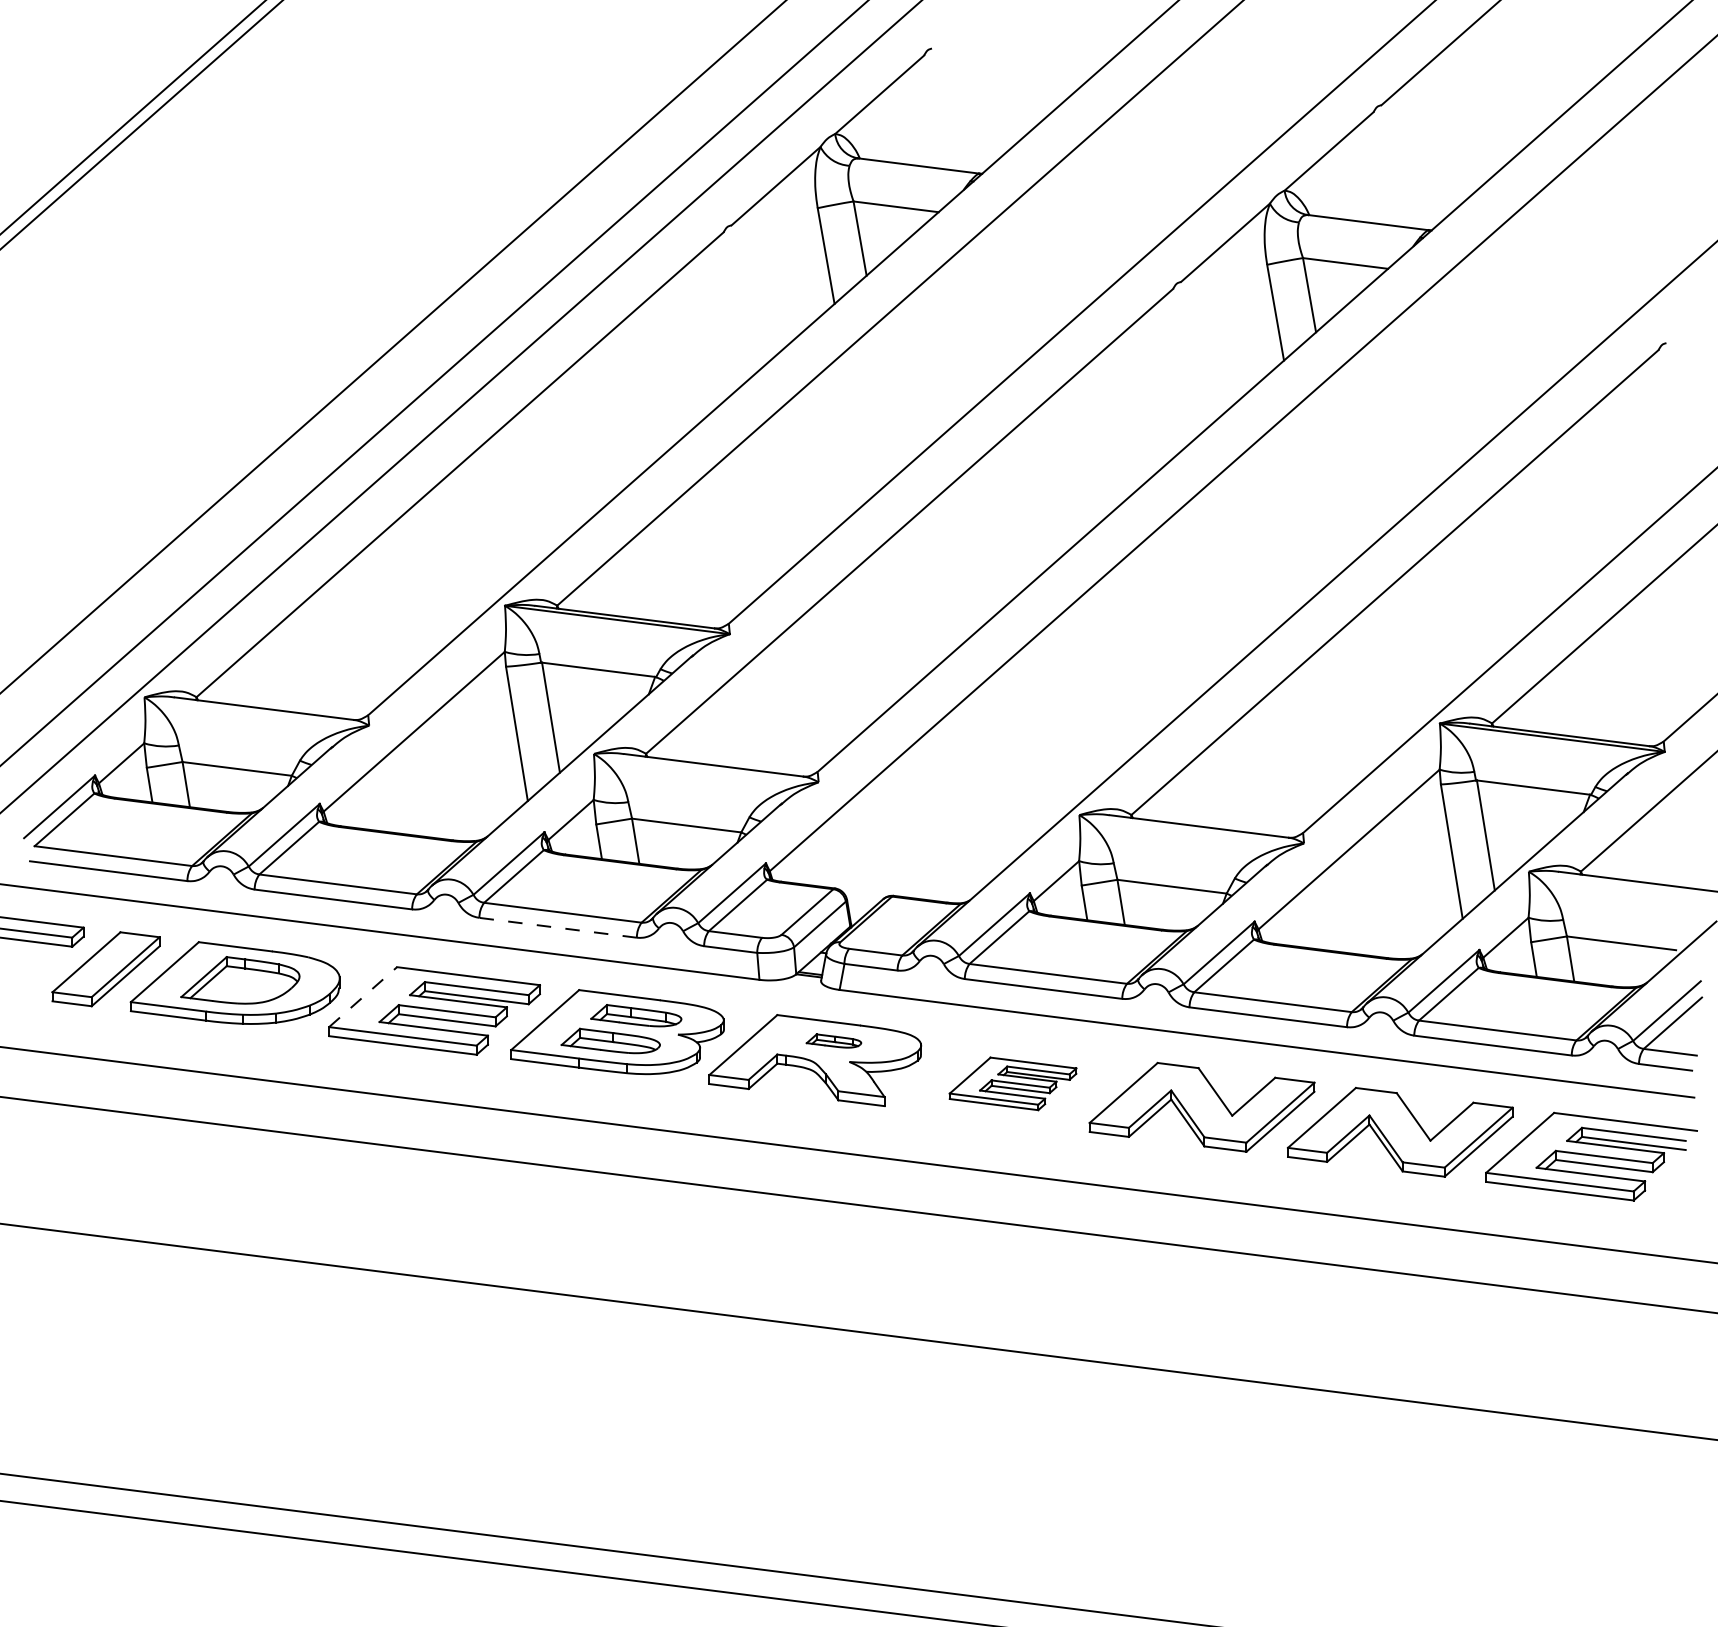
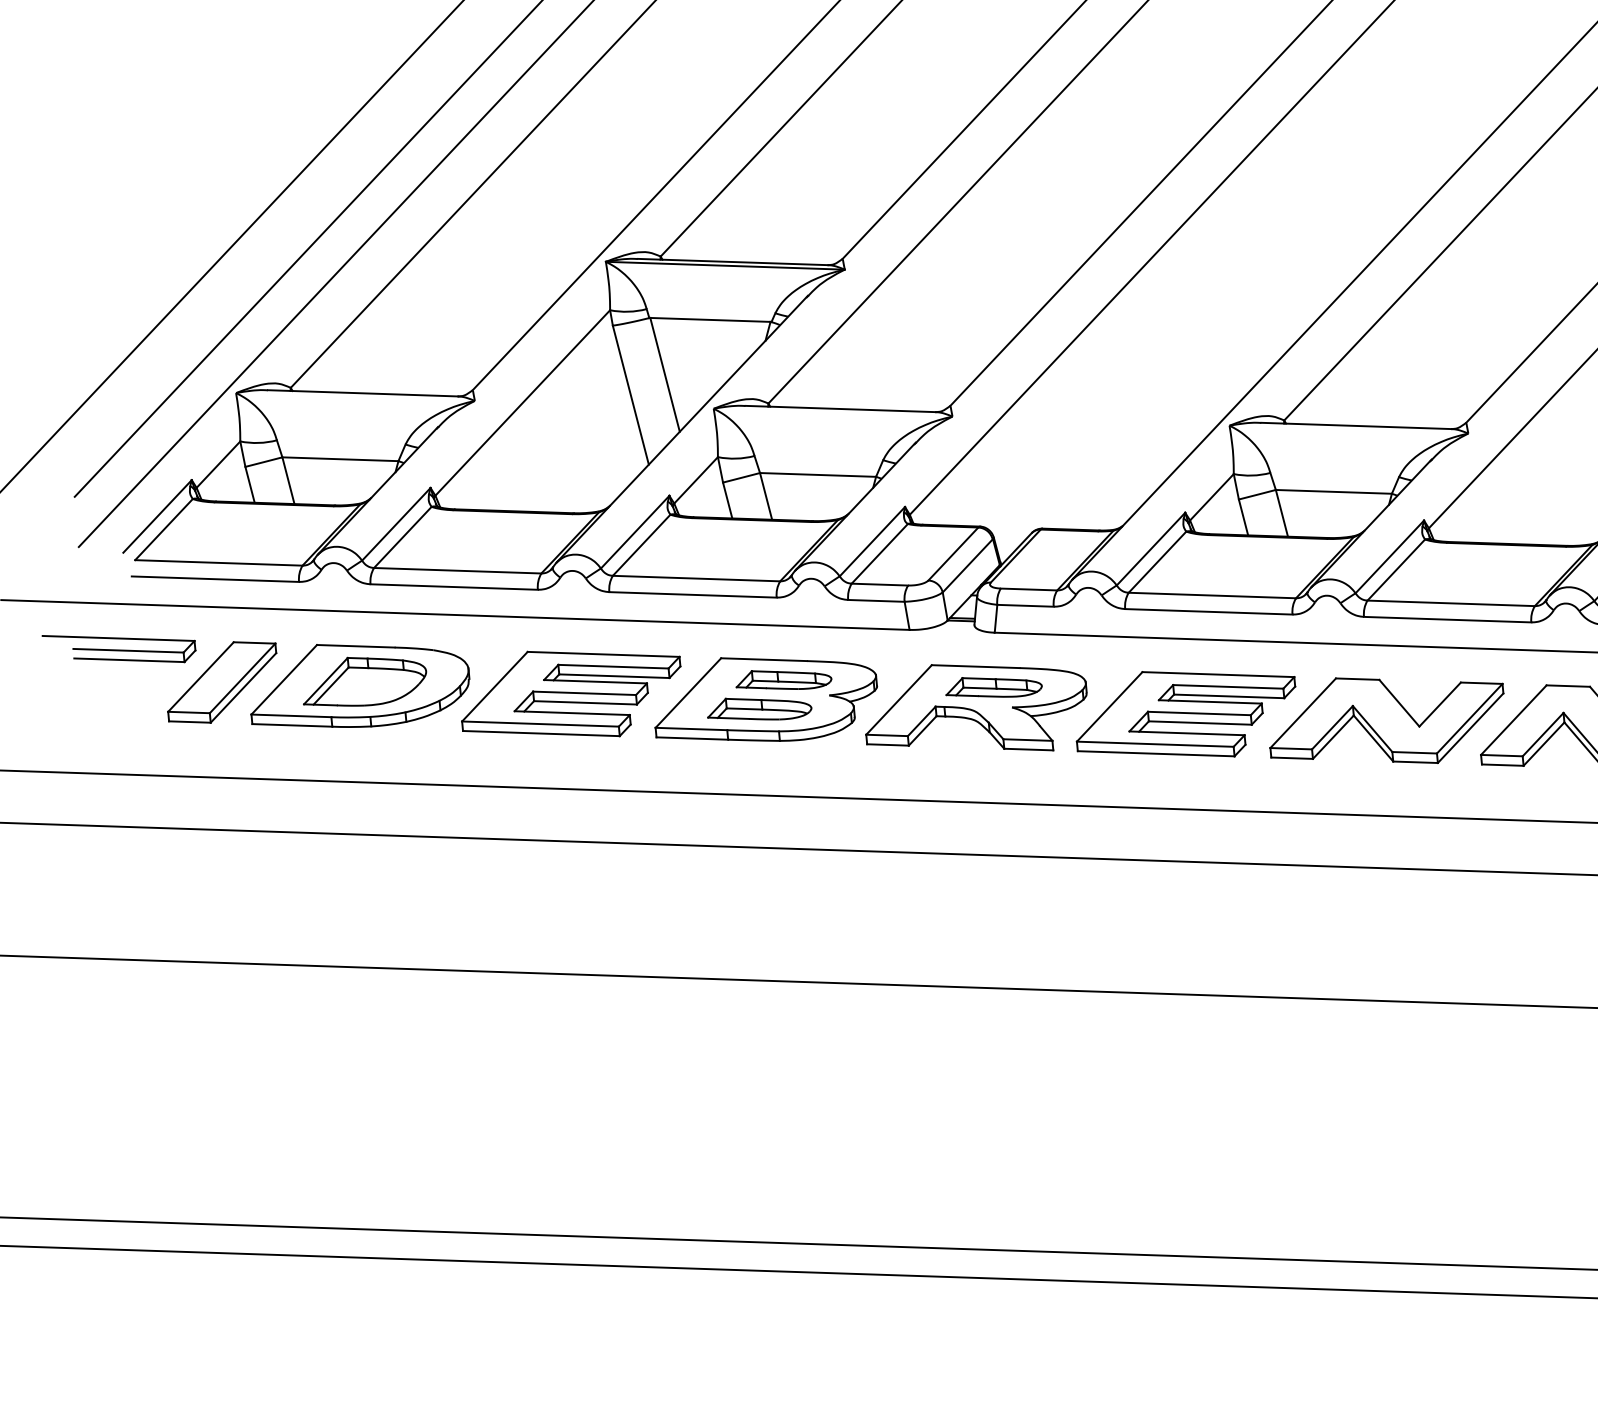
line: (557, 927) -> (692, 594), dashed -> solid
line: (363, 996) -> (495, 685), dashed -> solid
part: (833, 1040) -> (993, 686), size x1.67
part: (1012, 1083) -> (1185, 714), size x1.67

